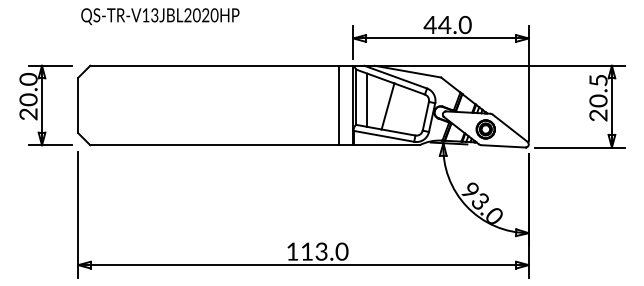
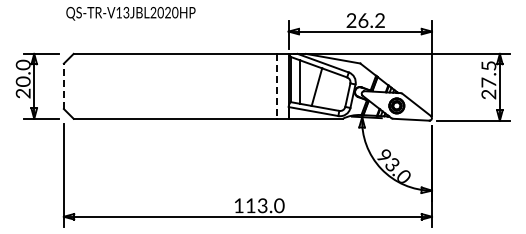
text: (447, 24) -> (365, 20), 44.0 -> 26.2
text: (598, 100) -> (488, 82), 20.5 -> 27.5
line: (77, 105) -> (63, 86), solid -> dashed
line: (339, 105) -> (277, 86), solid -> dashed

